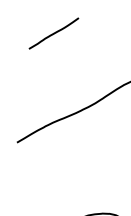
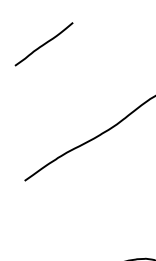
line: (53, 33) -> (43, 44), moved

